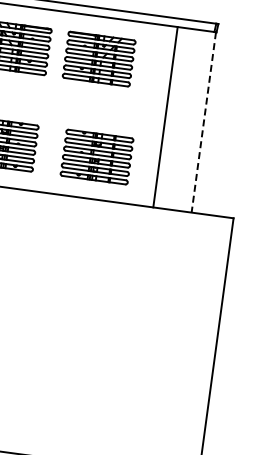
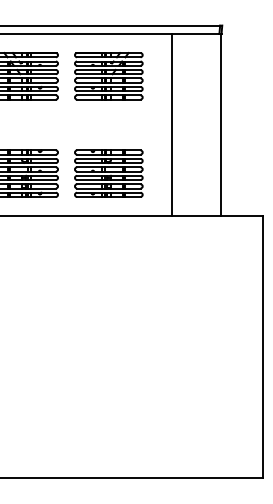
line: (165, 117) -> (172, 125), moved
line: (204, 122) -> (221, 125), dashed -> solid
part: (96, 156) -> (108, 173), moved

